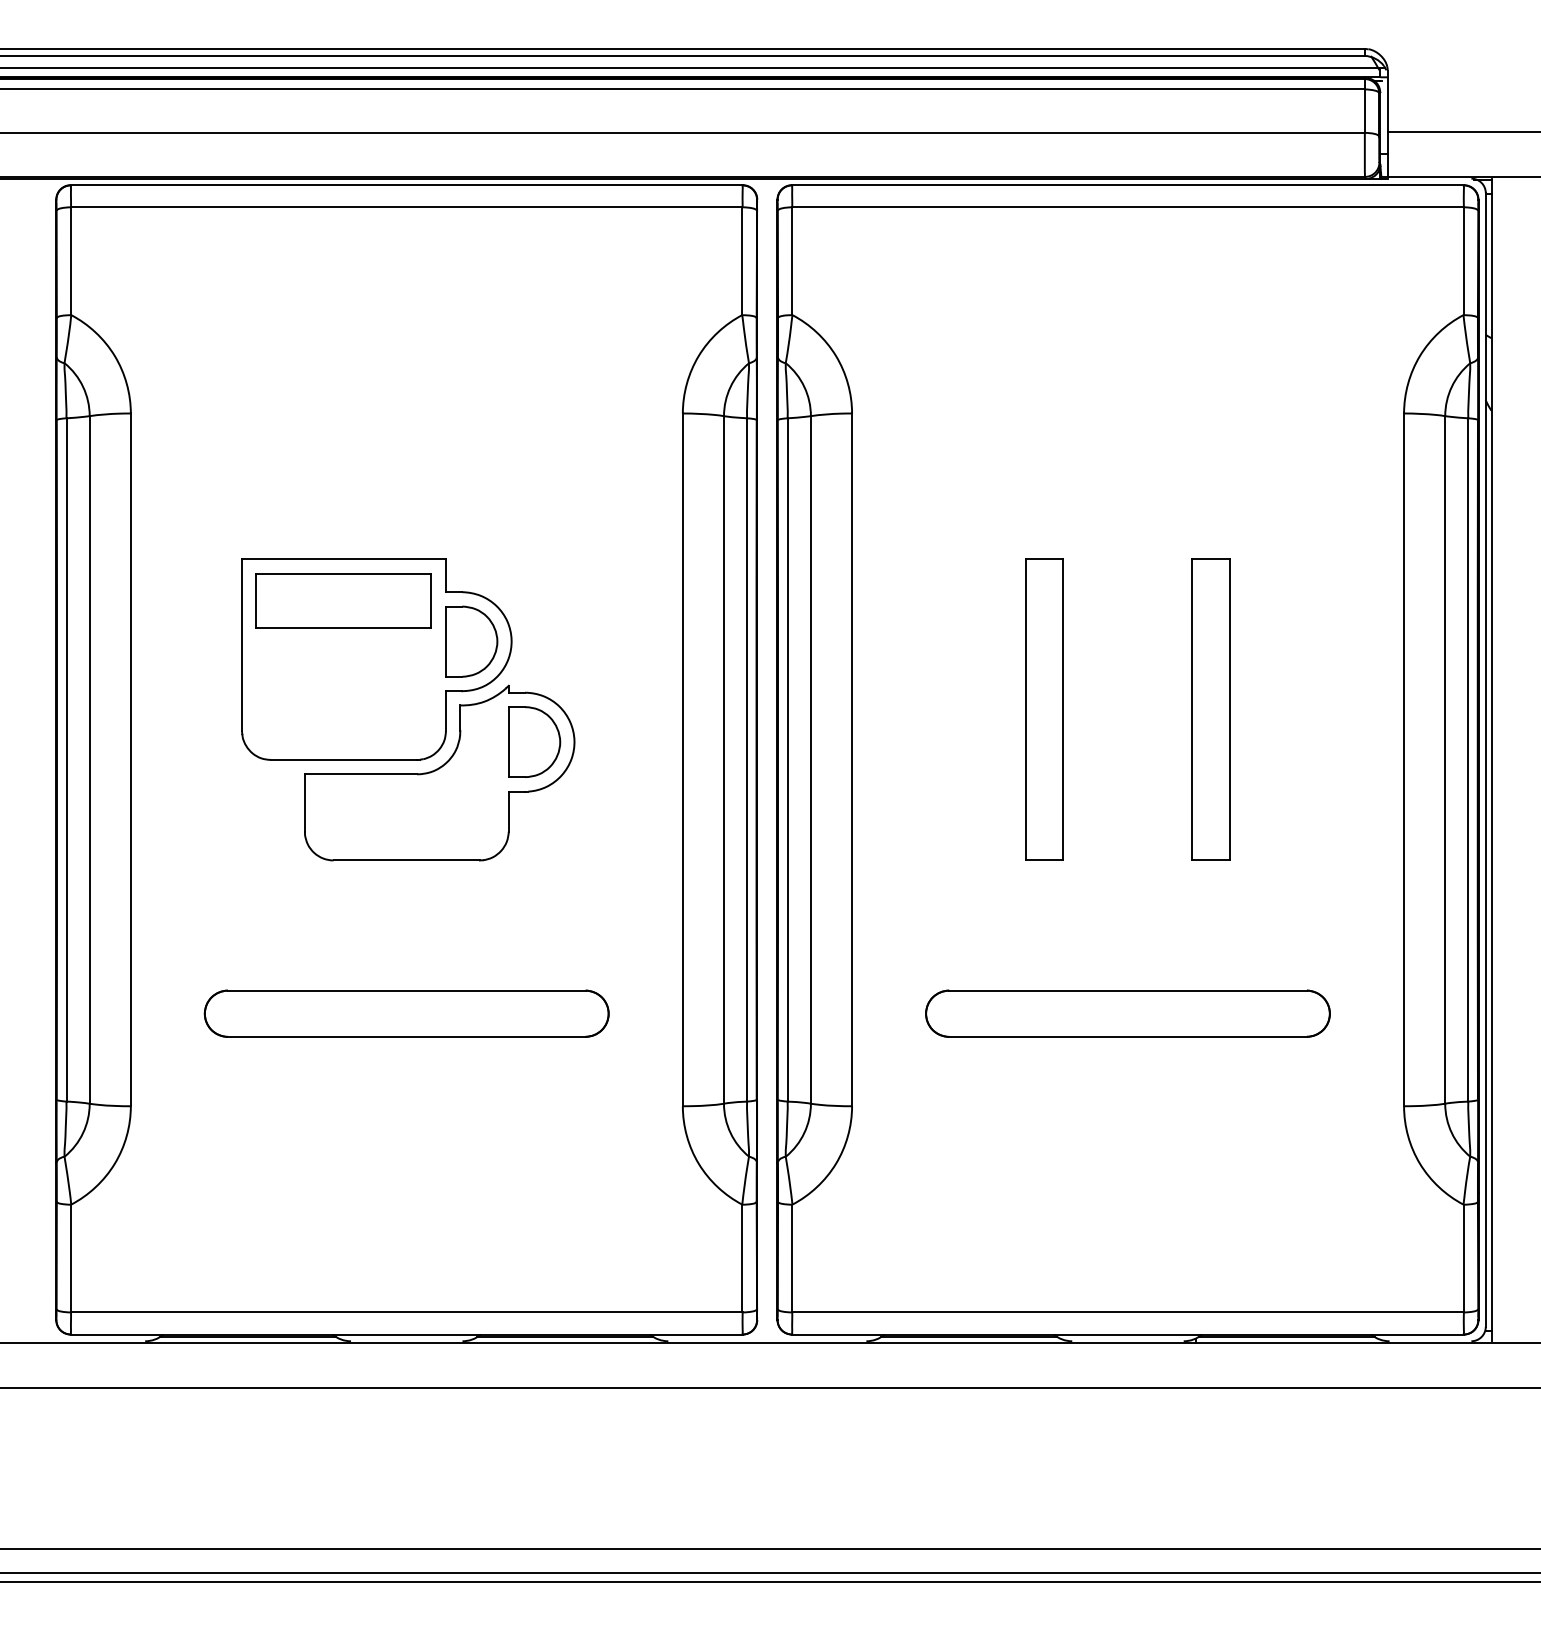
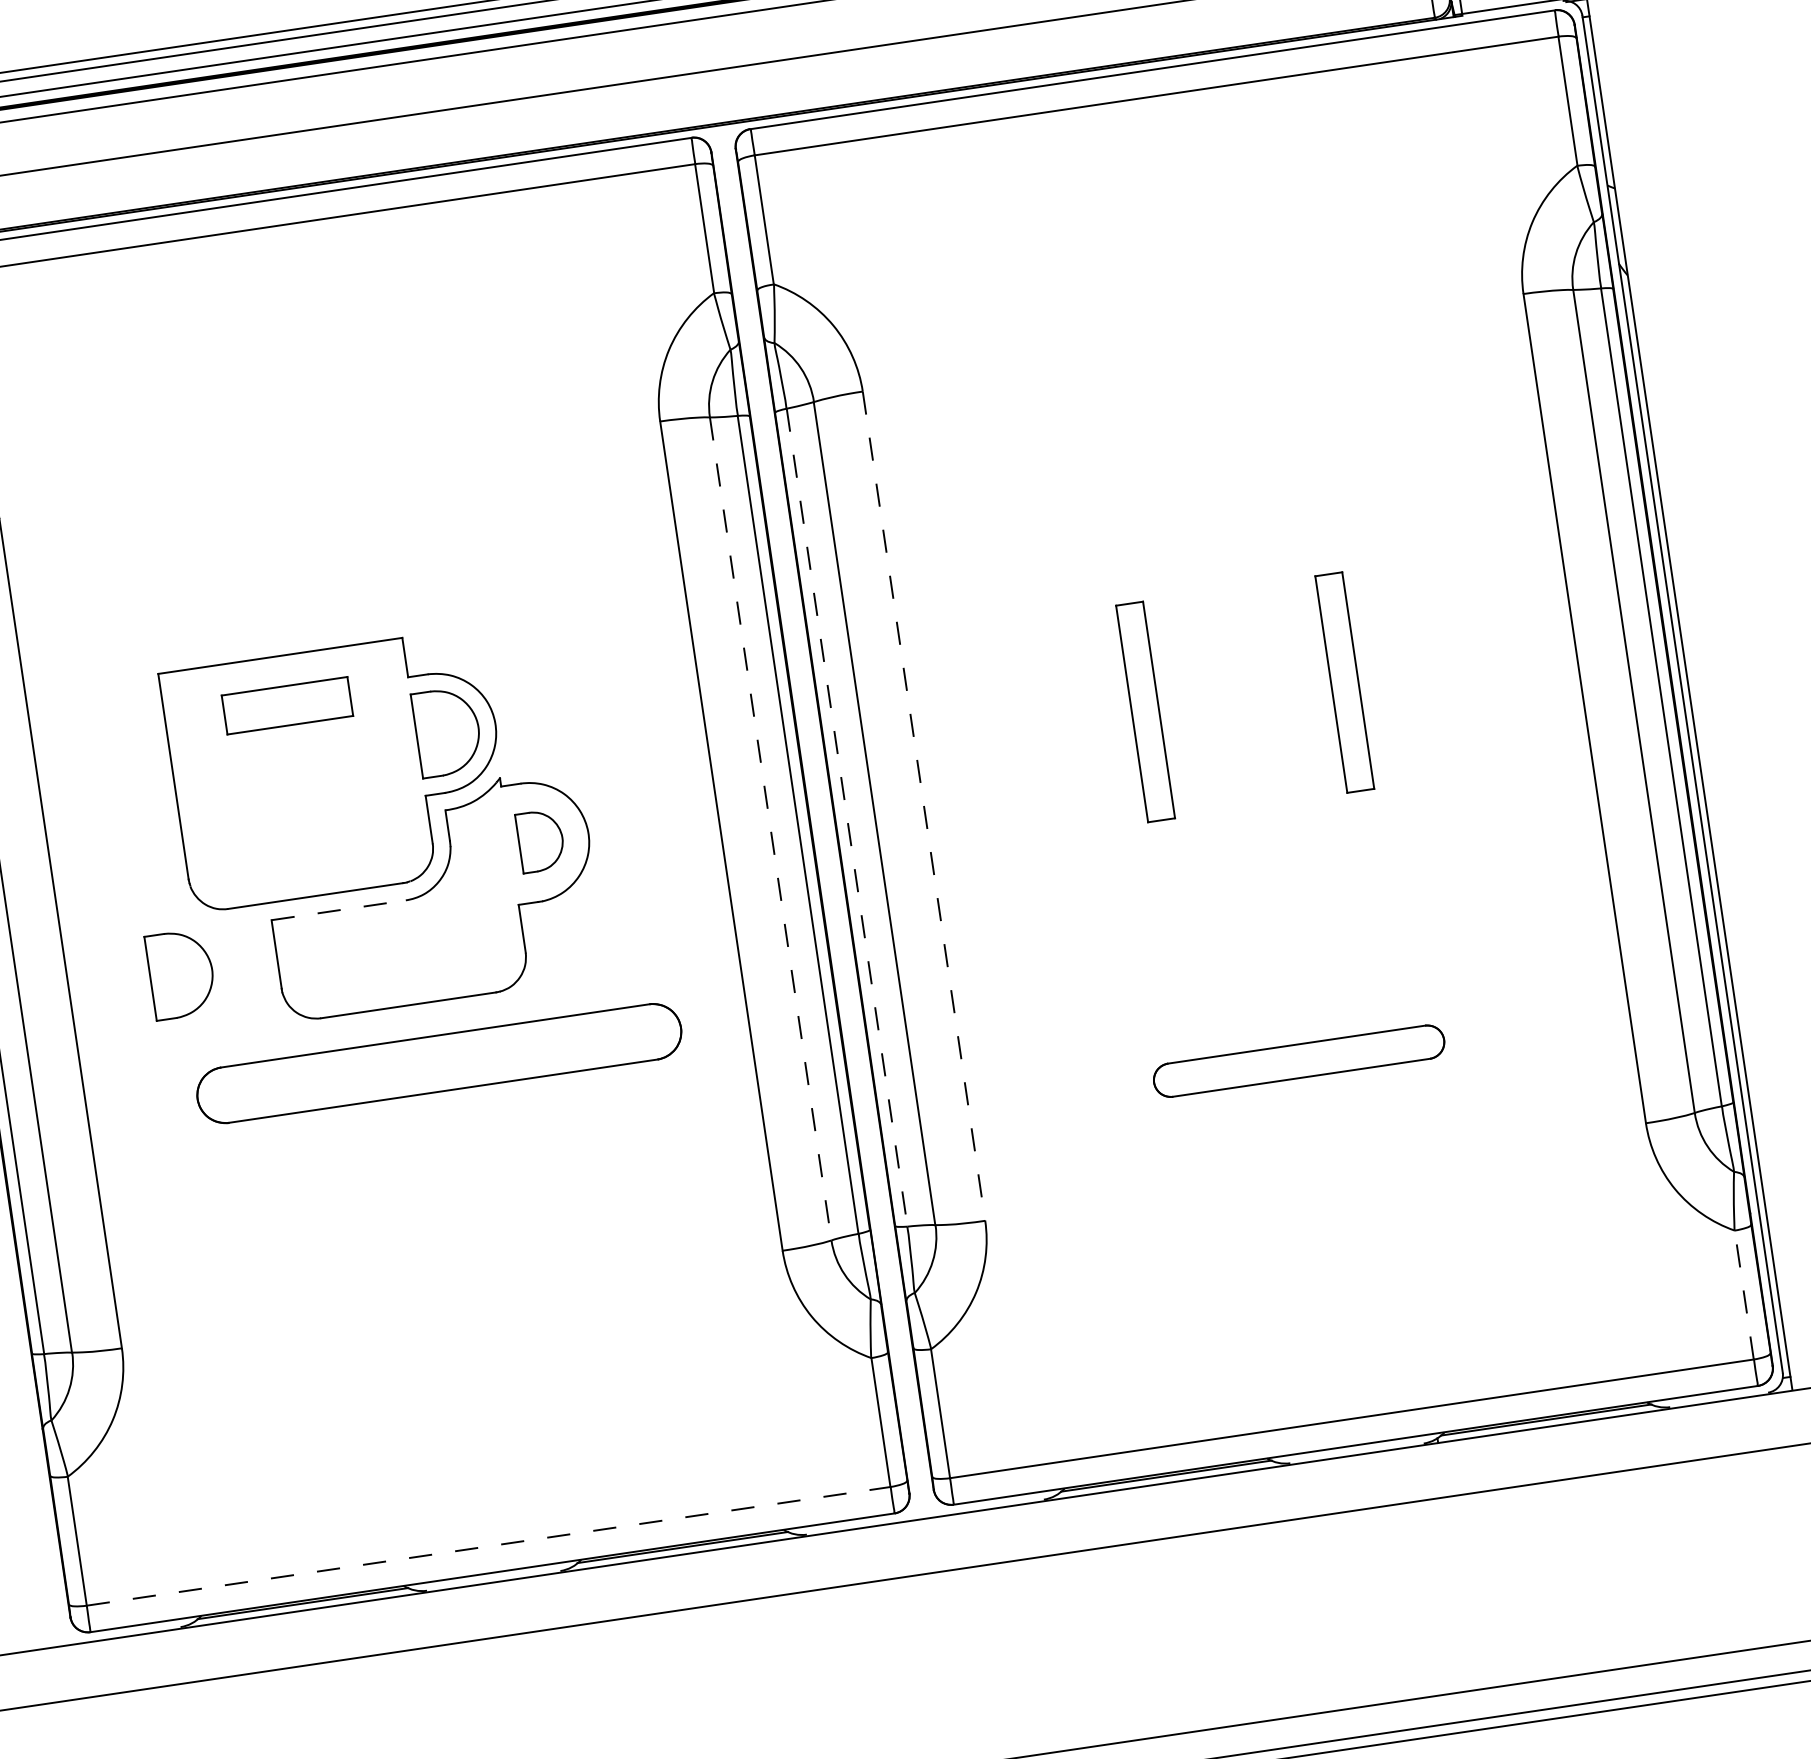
part: (343, 600) -> (287, 705), size x0.6
part: (1044, 709) -> (1145, 711), size x0.6
part: (1210, 709) -> (1344, 682), size x0.6
part: (534, 741) -> (540, 840), size x0.7
line: (724, 759) -> (771, 828), solid -> dashed
line: (787, 759) -> (846, 817), solid -> dashed
line: (852, 760) -> (924, 806), solid -> dashed
line: (361, 774) -> (339, 910), solid -> dashed
part: (224, 807) -> (181, 974), added
part: (406, 1013) -> (438, 1063), moved
part: (1127, 1013) -> (1298, 1061), size x0.6
line: (1463, 1258) -> (1744, 1295), solid -> dashed
line: (406, 1312) -> (488, 1546), solid -> dashed

